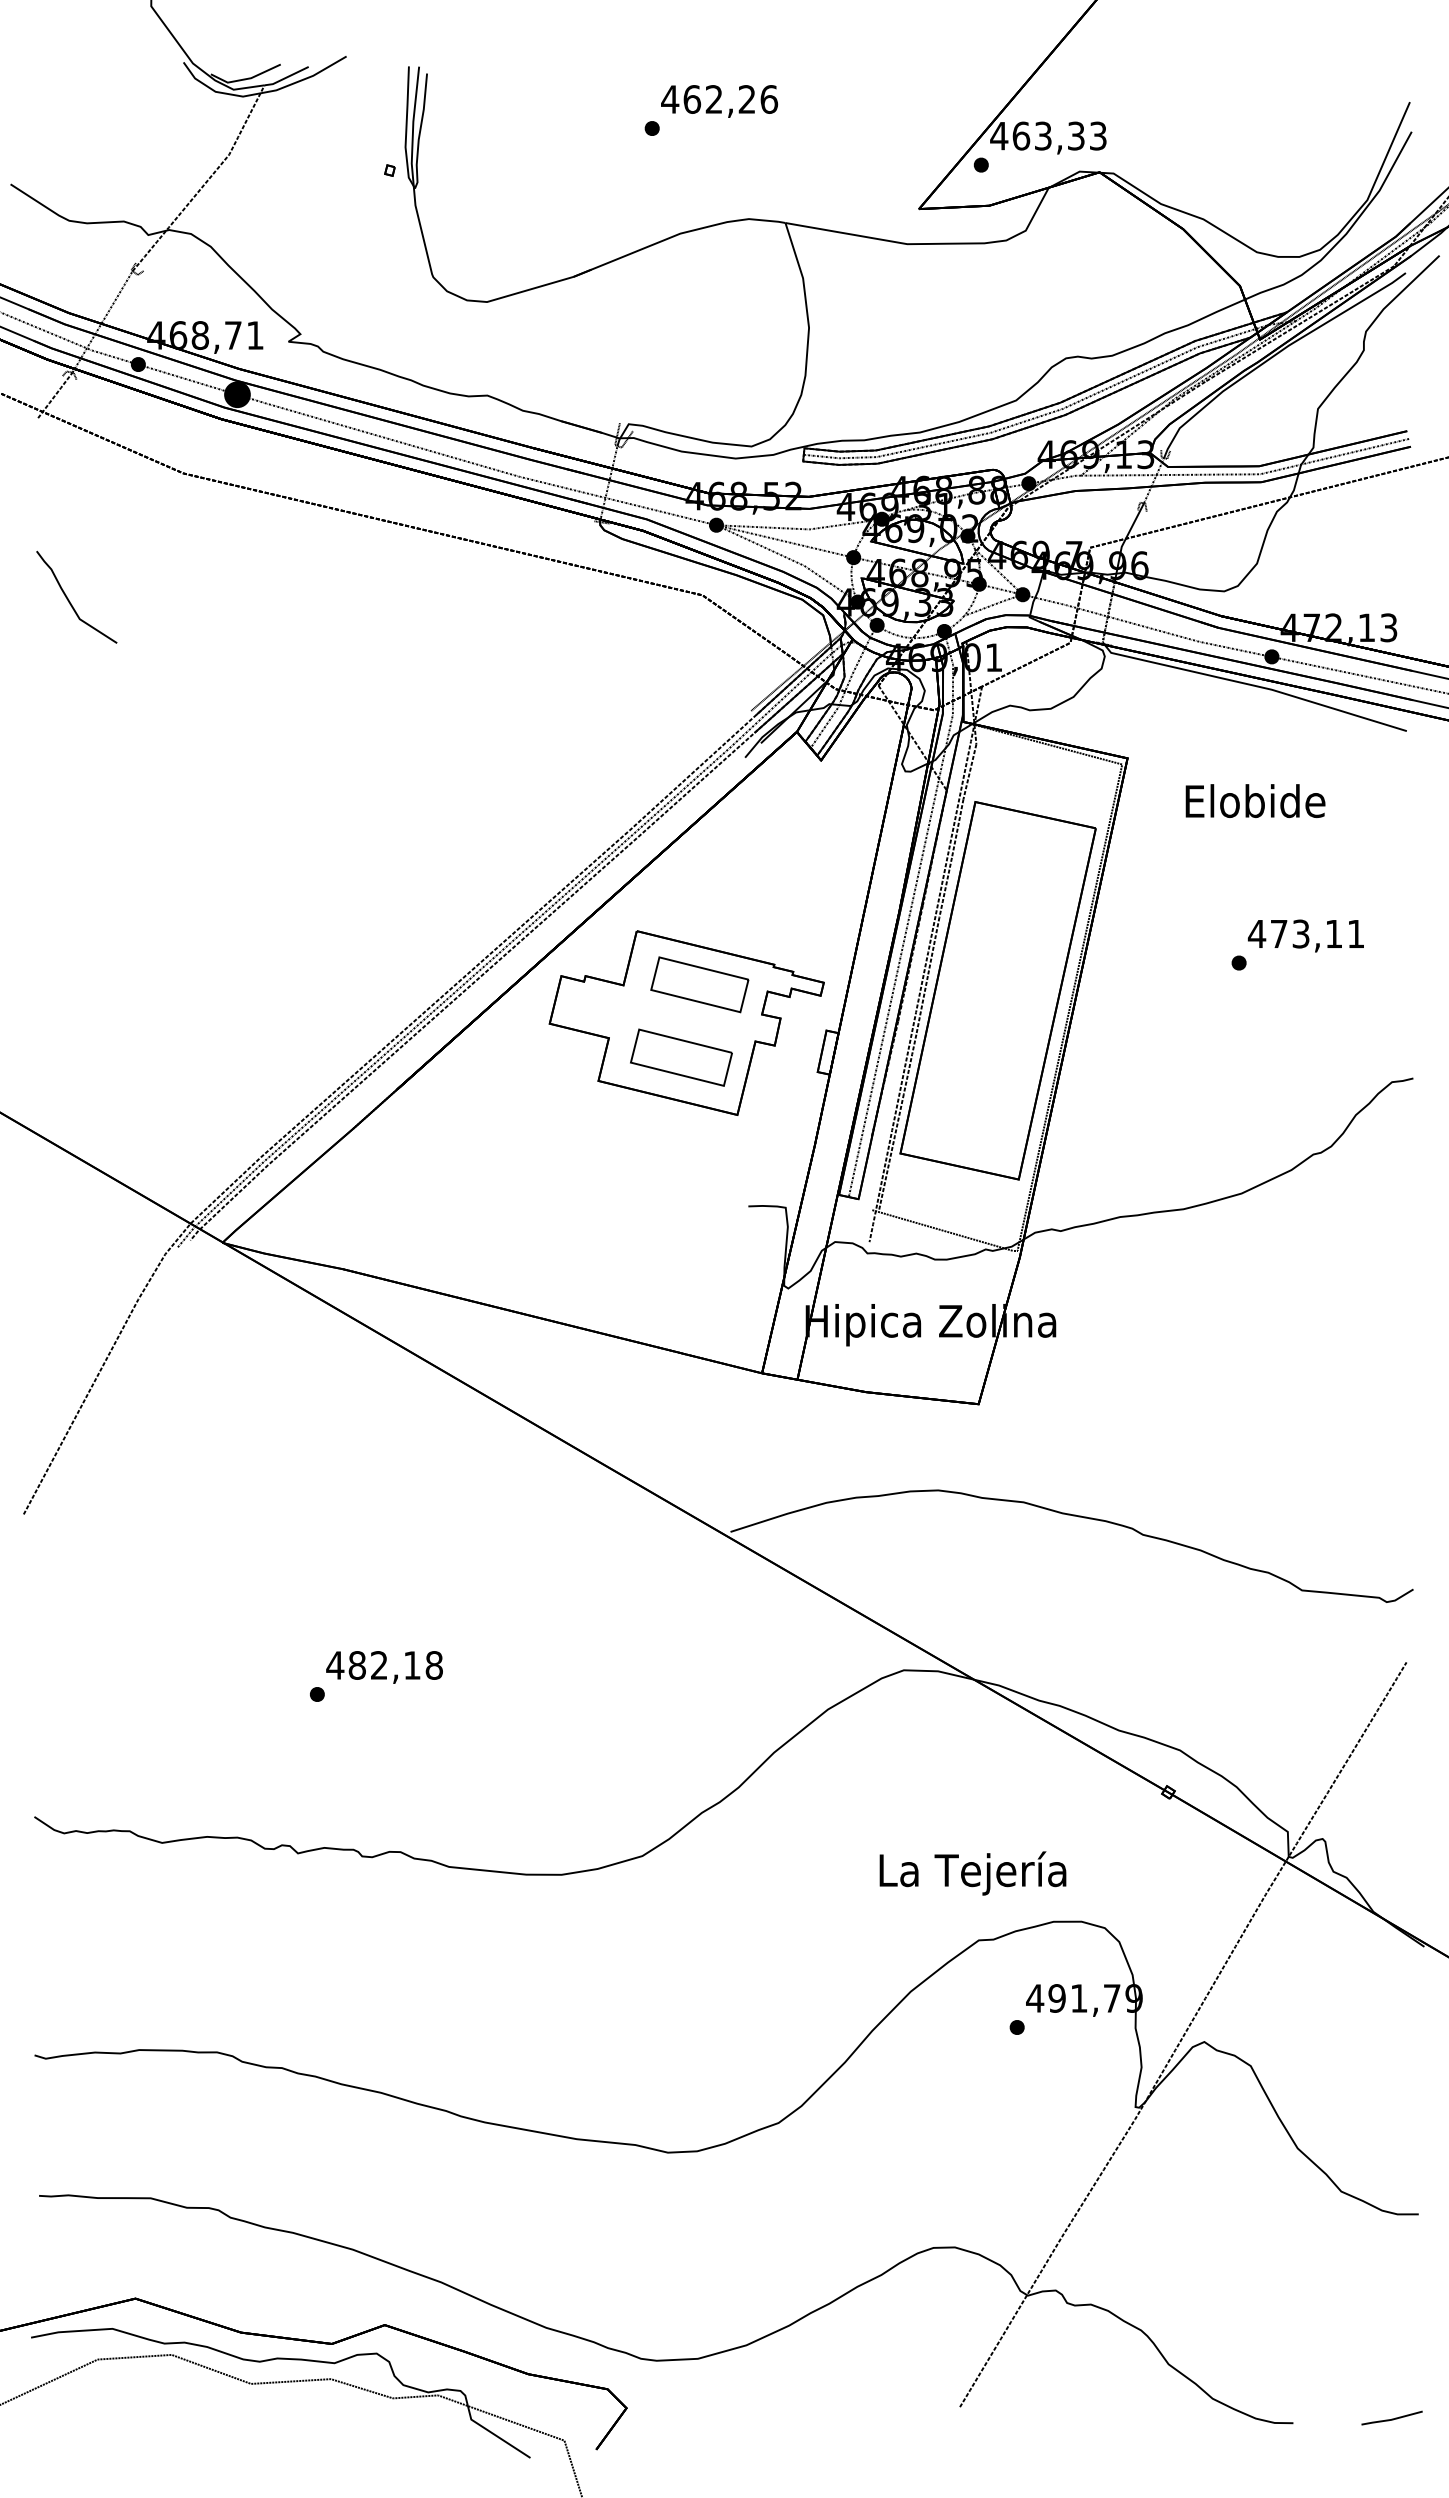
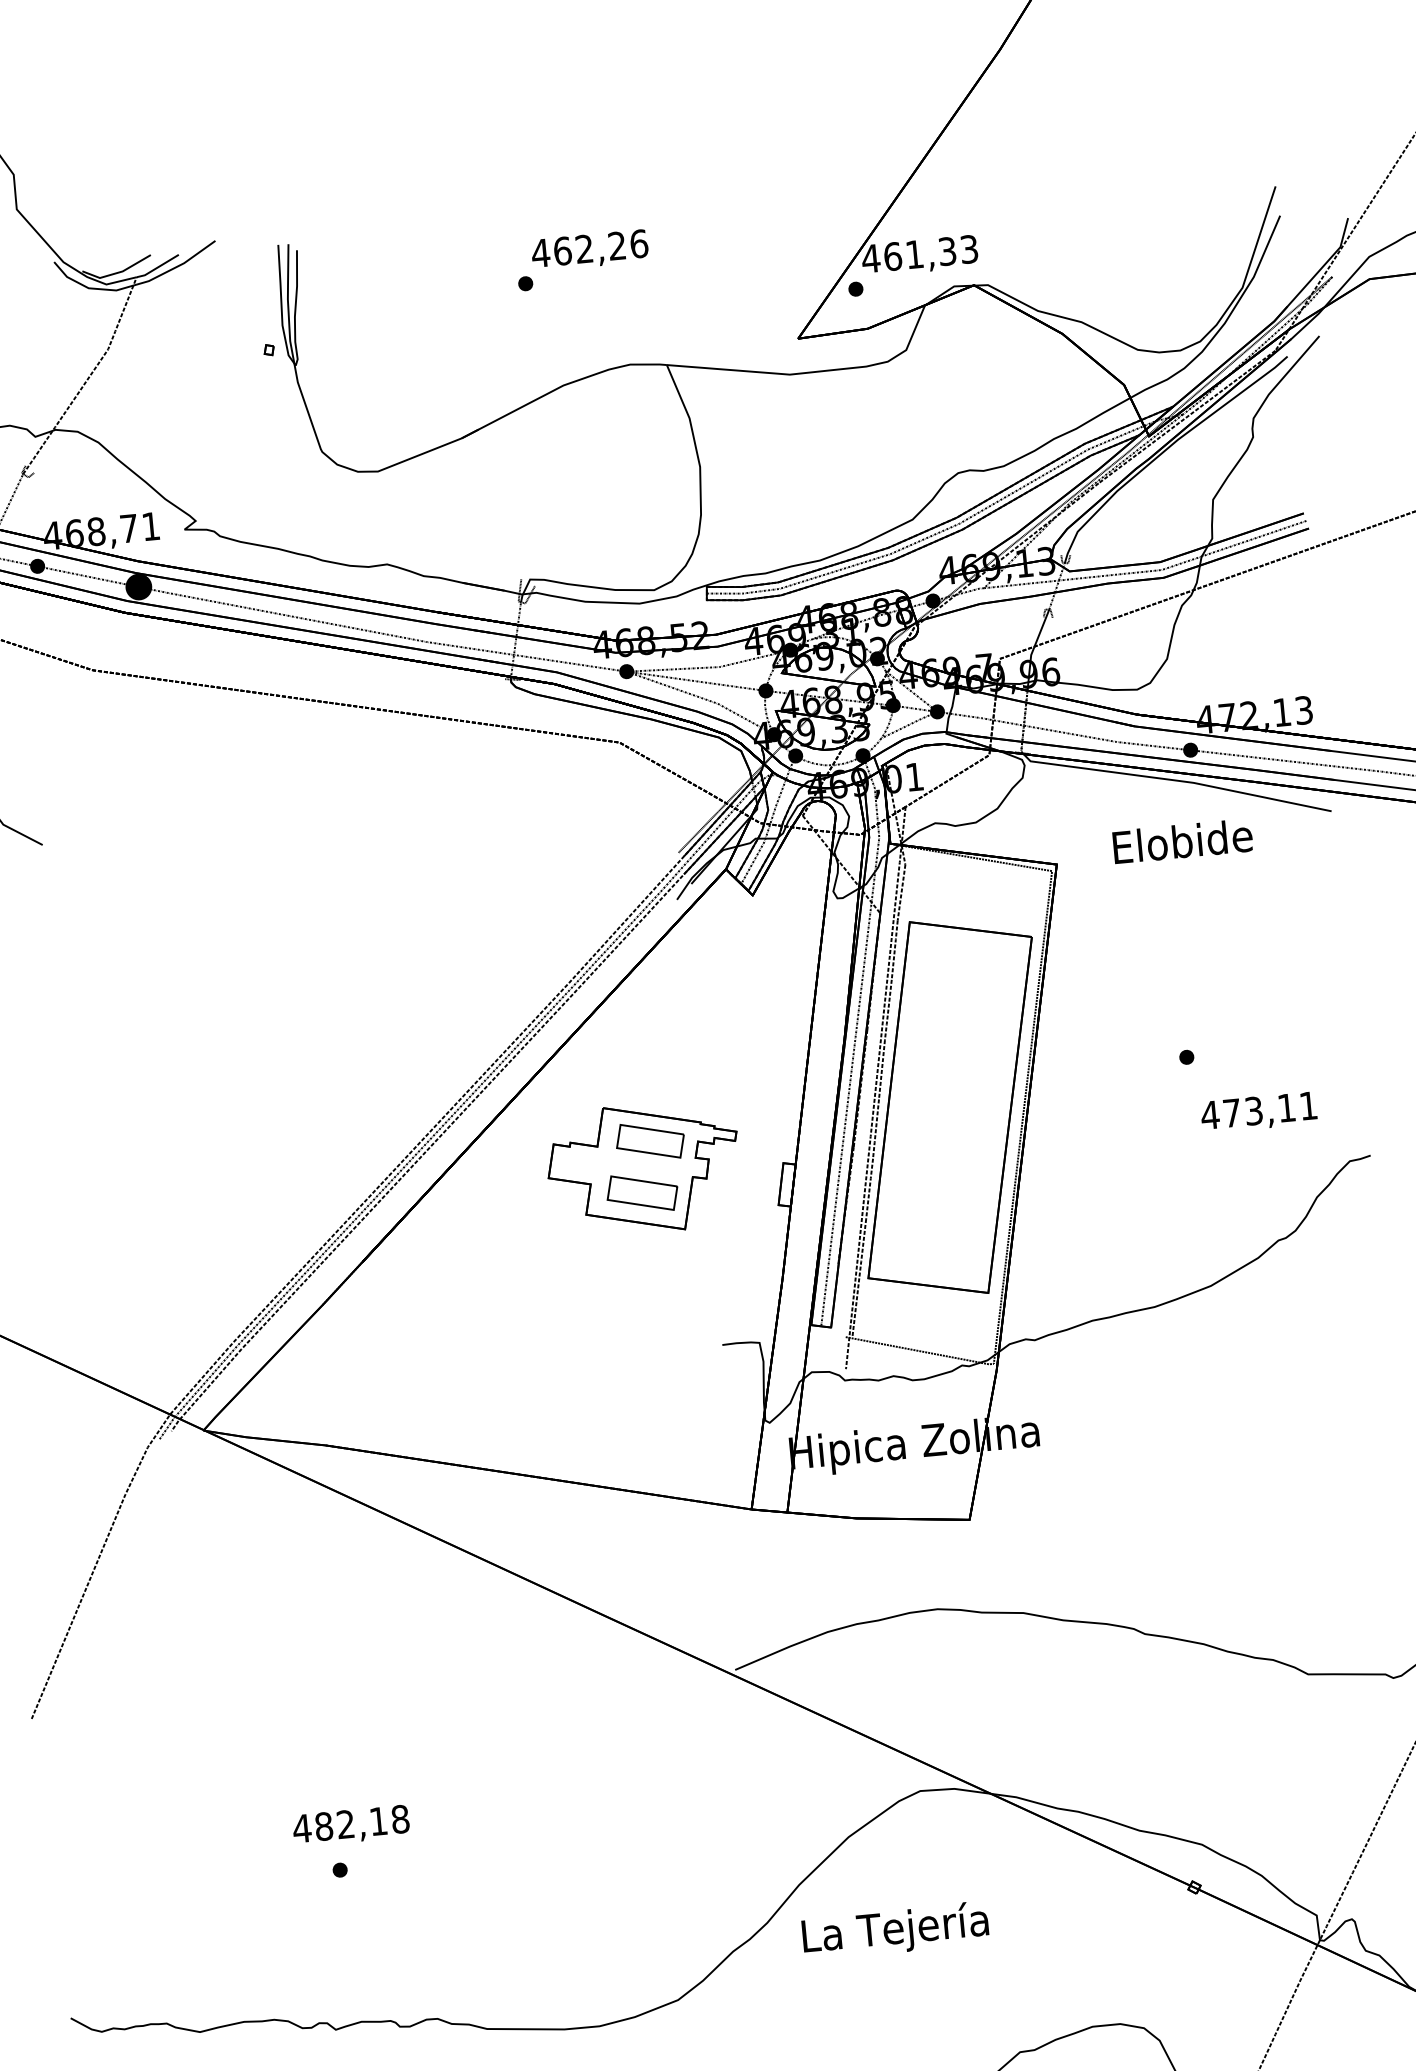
text: (1043, 135) -> (914, 253), 463,33 -> 461,33
text: (1255, 801) -> (1182, 841), moved
text: (1305, 935) -> (1258, 1112), moved
part: (686, 1022) -> (643, 1168), size x0.7
text: (384, 1667) -> (351, 1826), moved
text: (972, 1873) -> (895, 1930), moved

